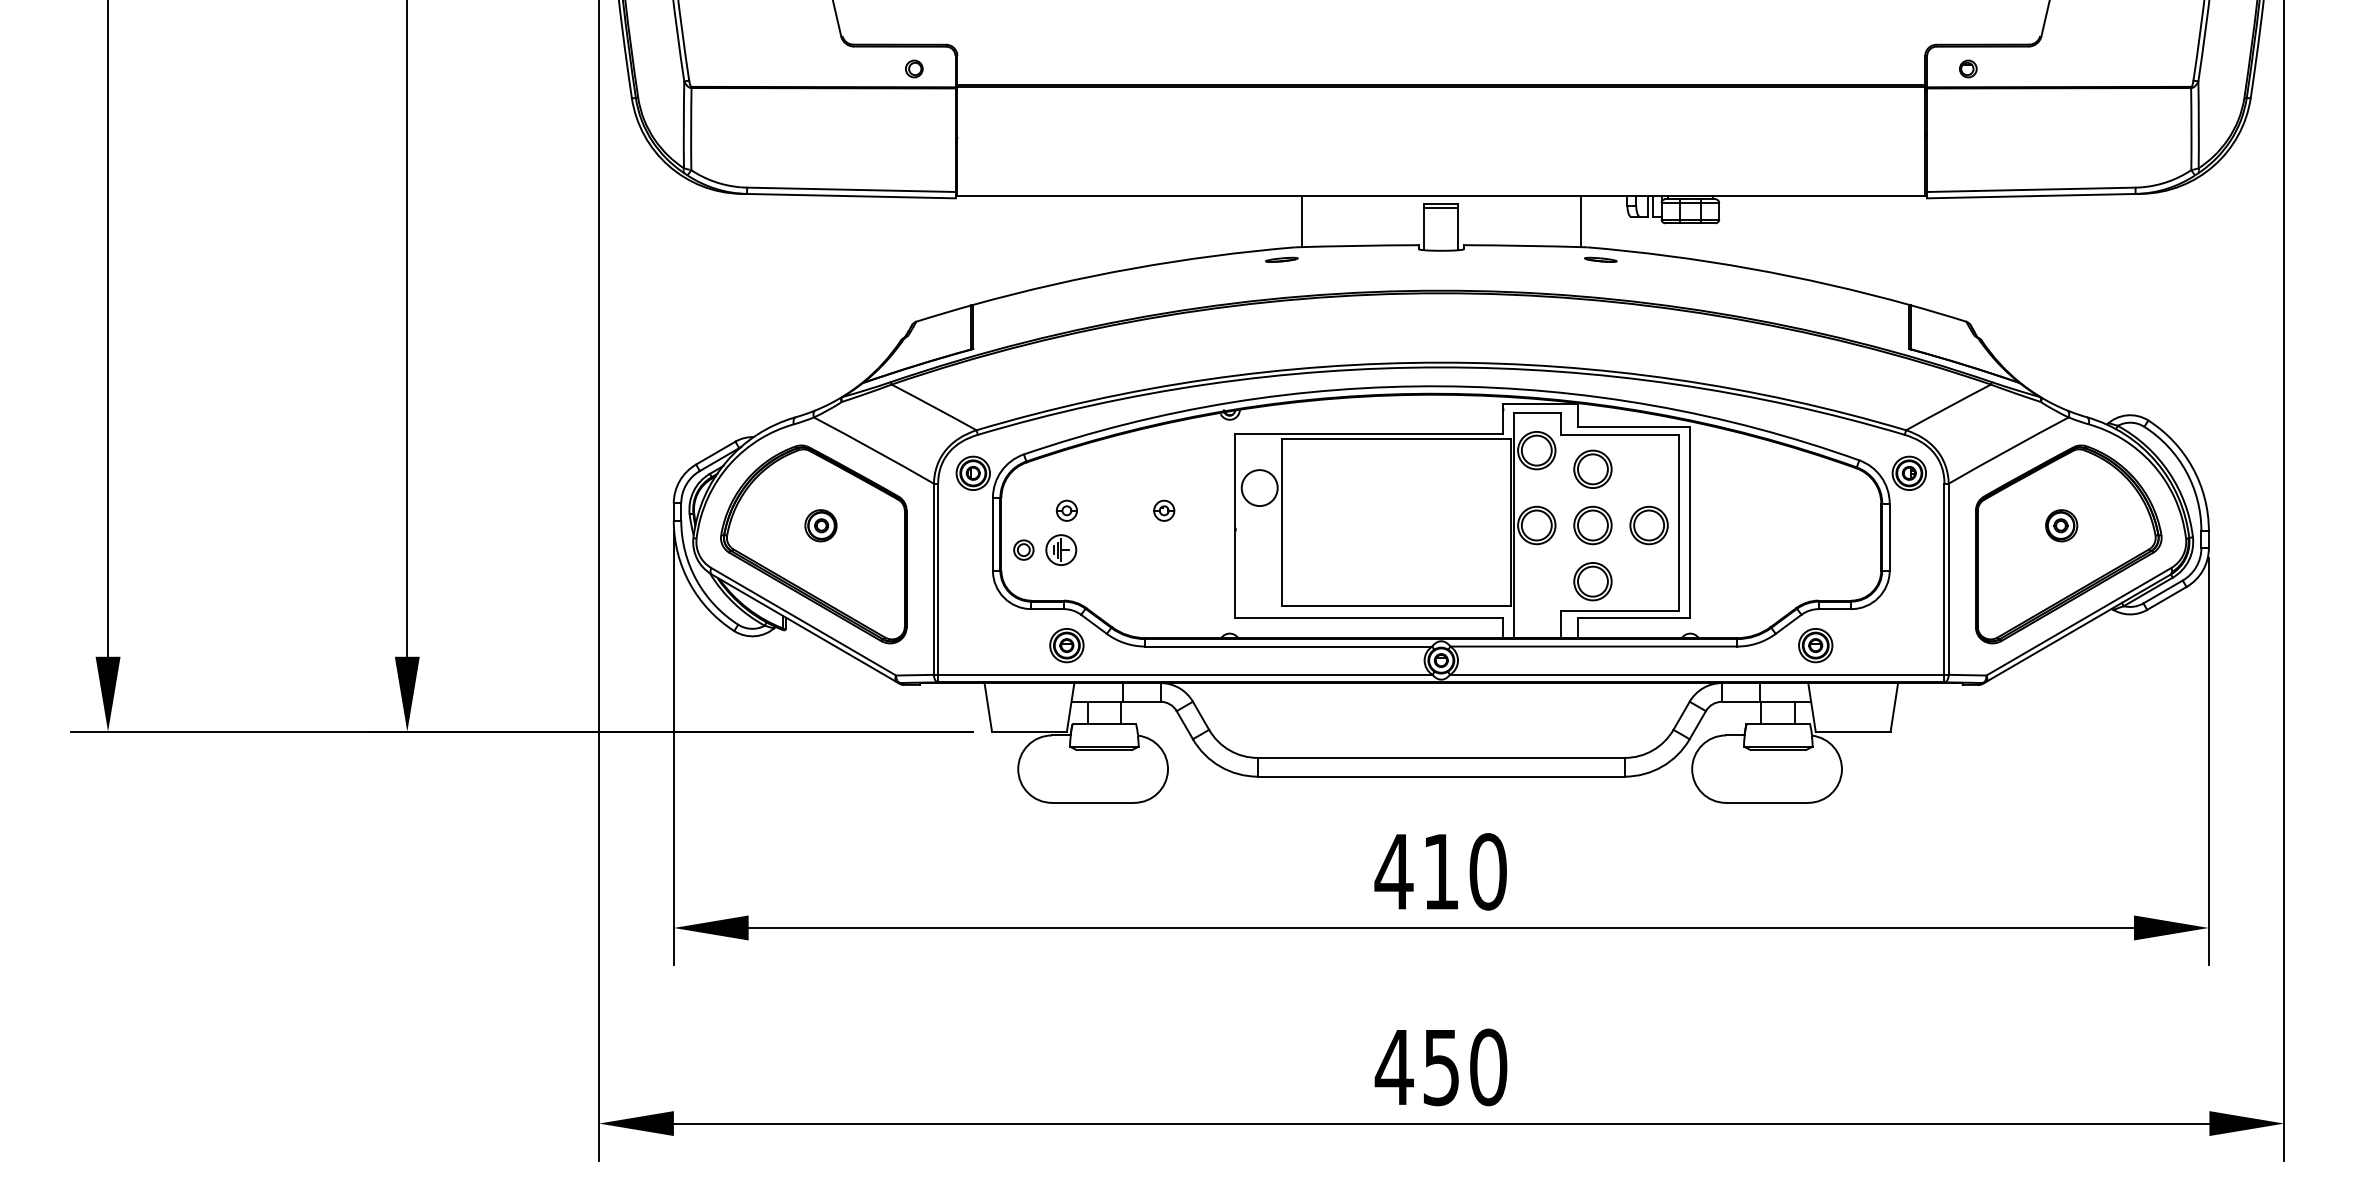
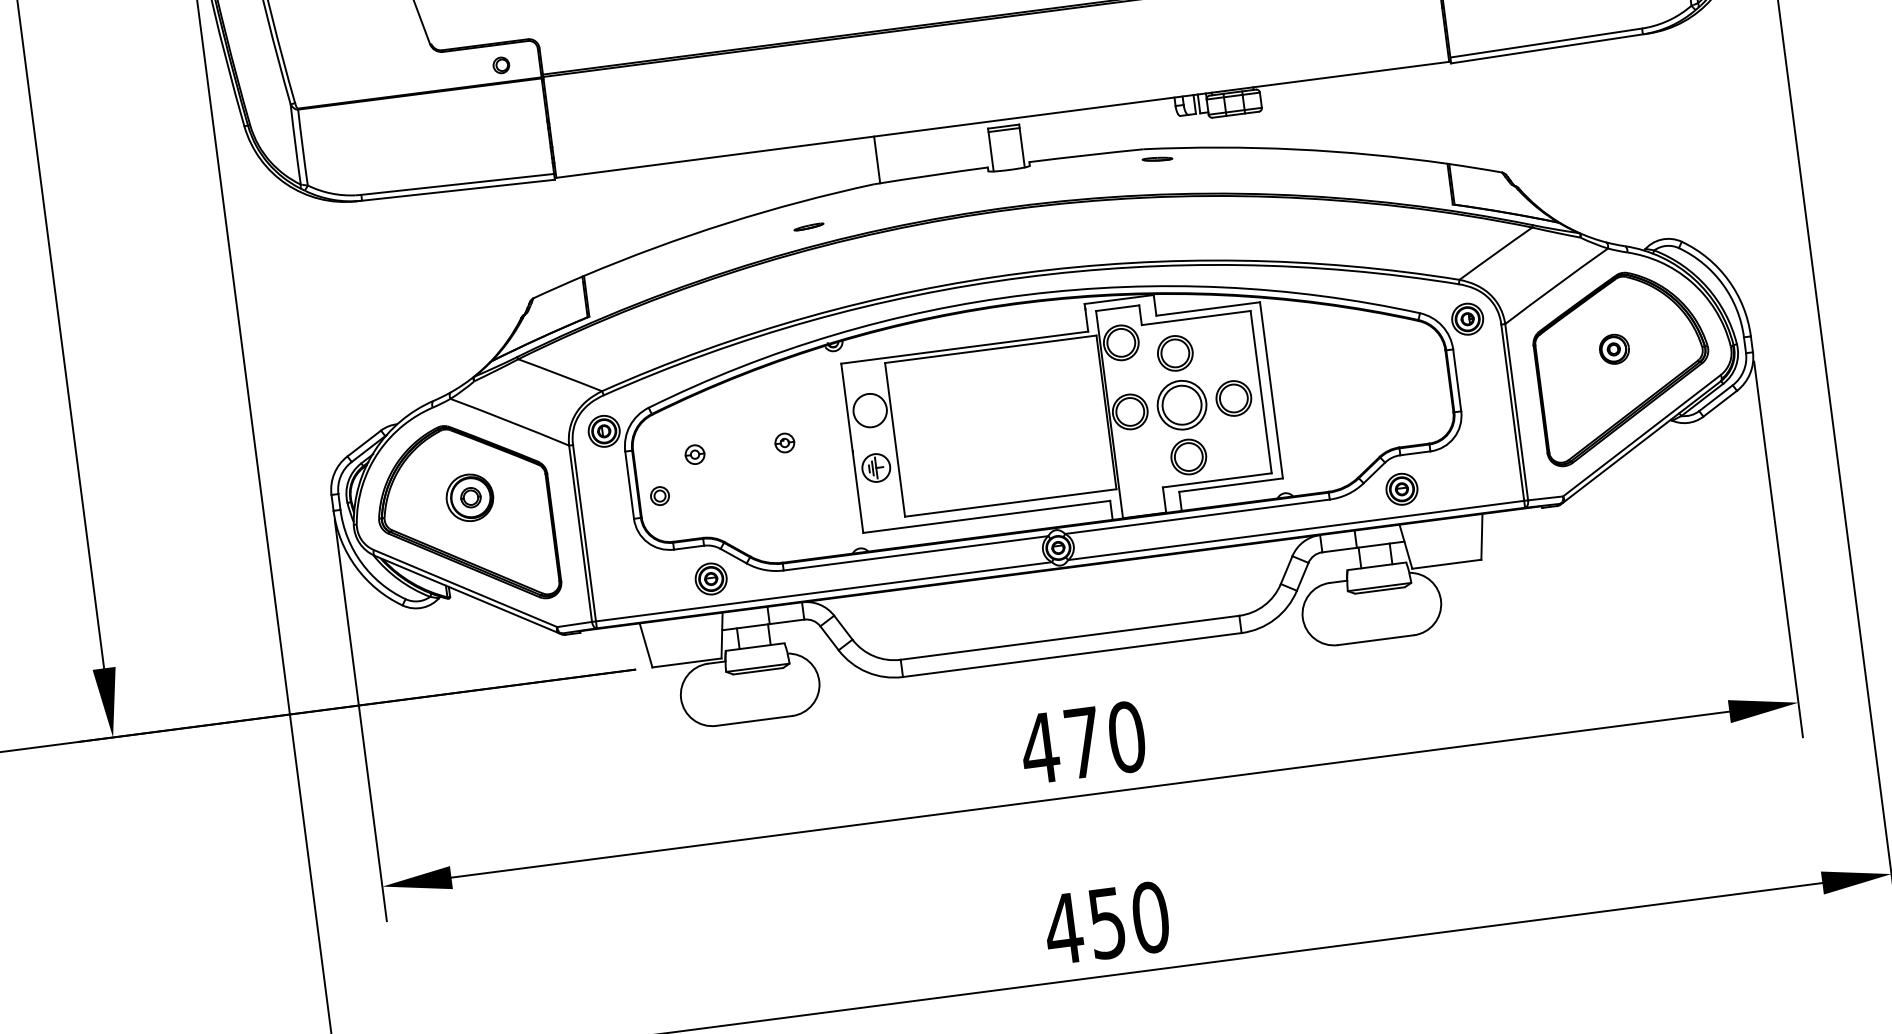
line: (1580, 221) -> (1134, 126), removed
part: (1281, 259) -> (808, 226), moved
part: (820, 525) -> (469, 497), size x1.6
part: (1592, 525) -> (1181, 405), size x1.4
part: (1061, 549) -> (876, 467), moved
text: (1440, 871) -> (1082, 742), 410 -> 470

